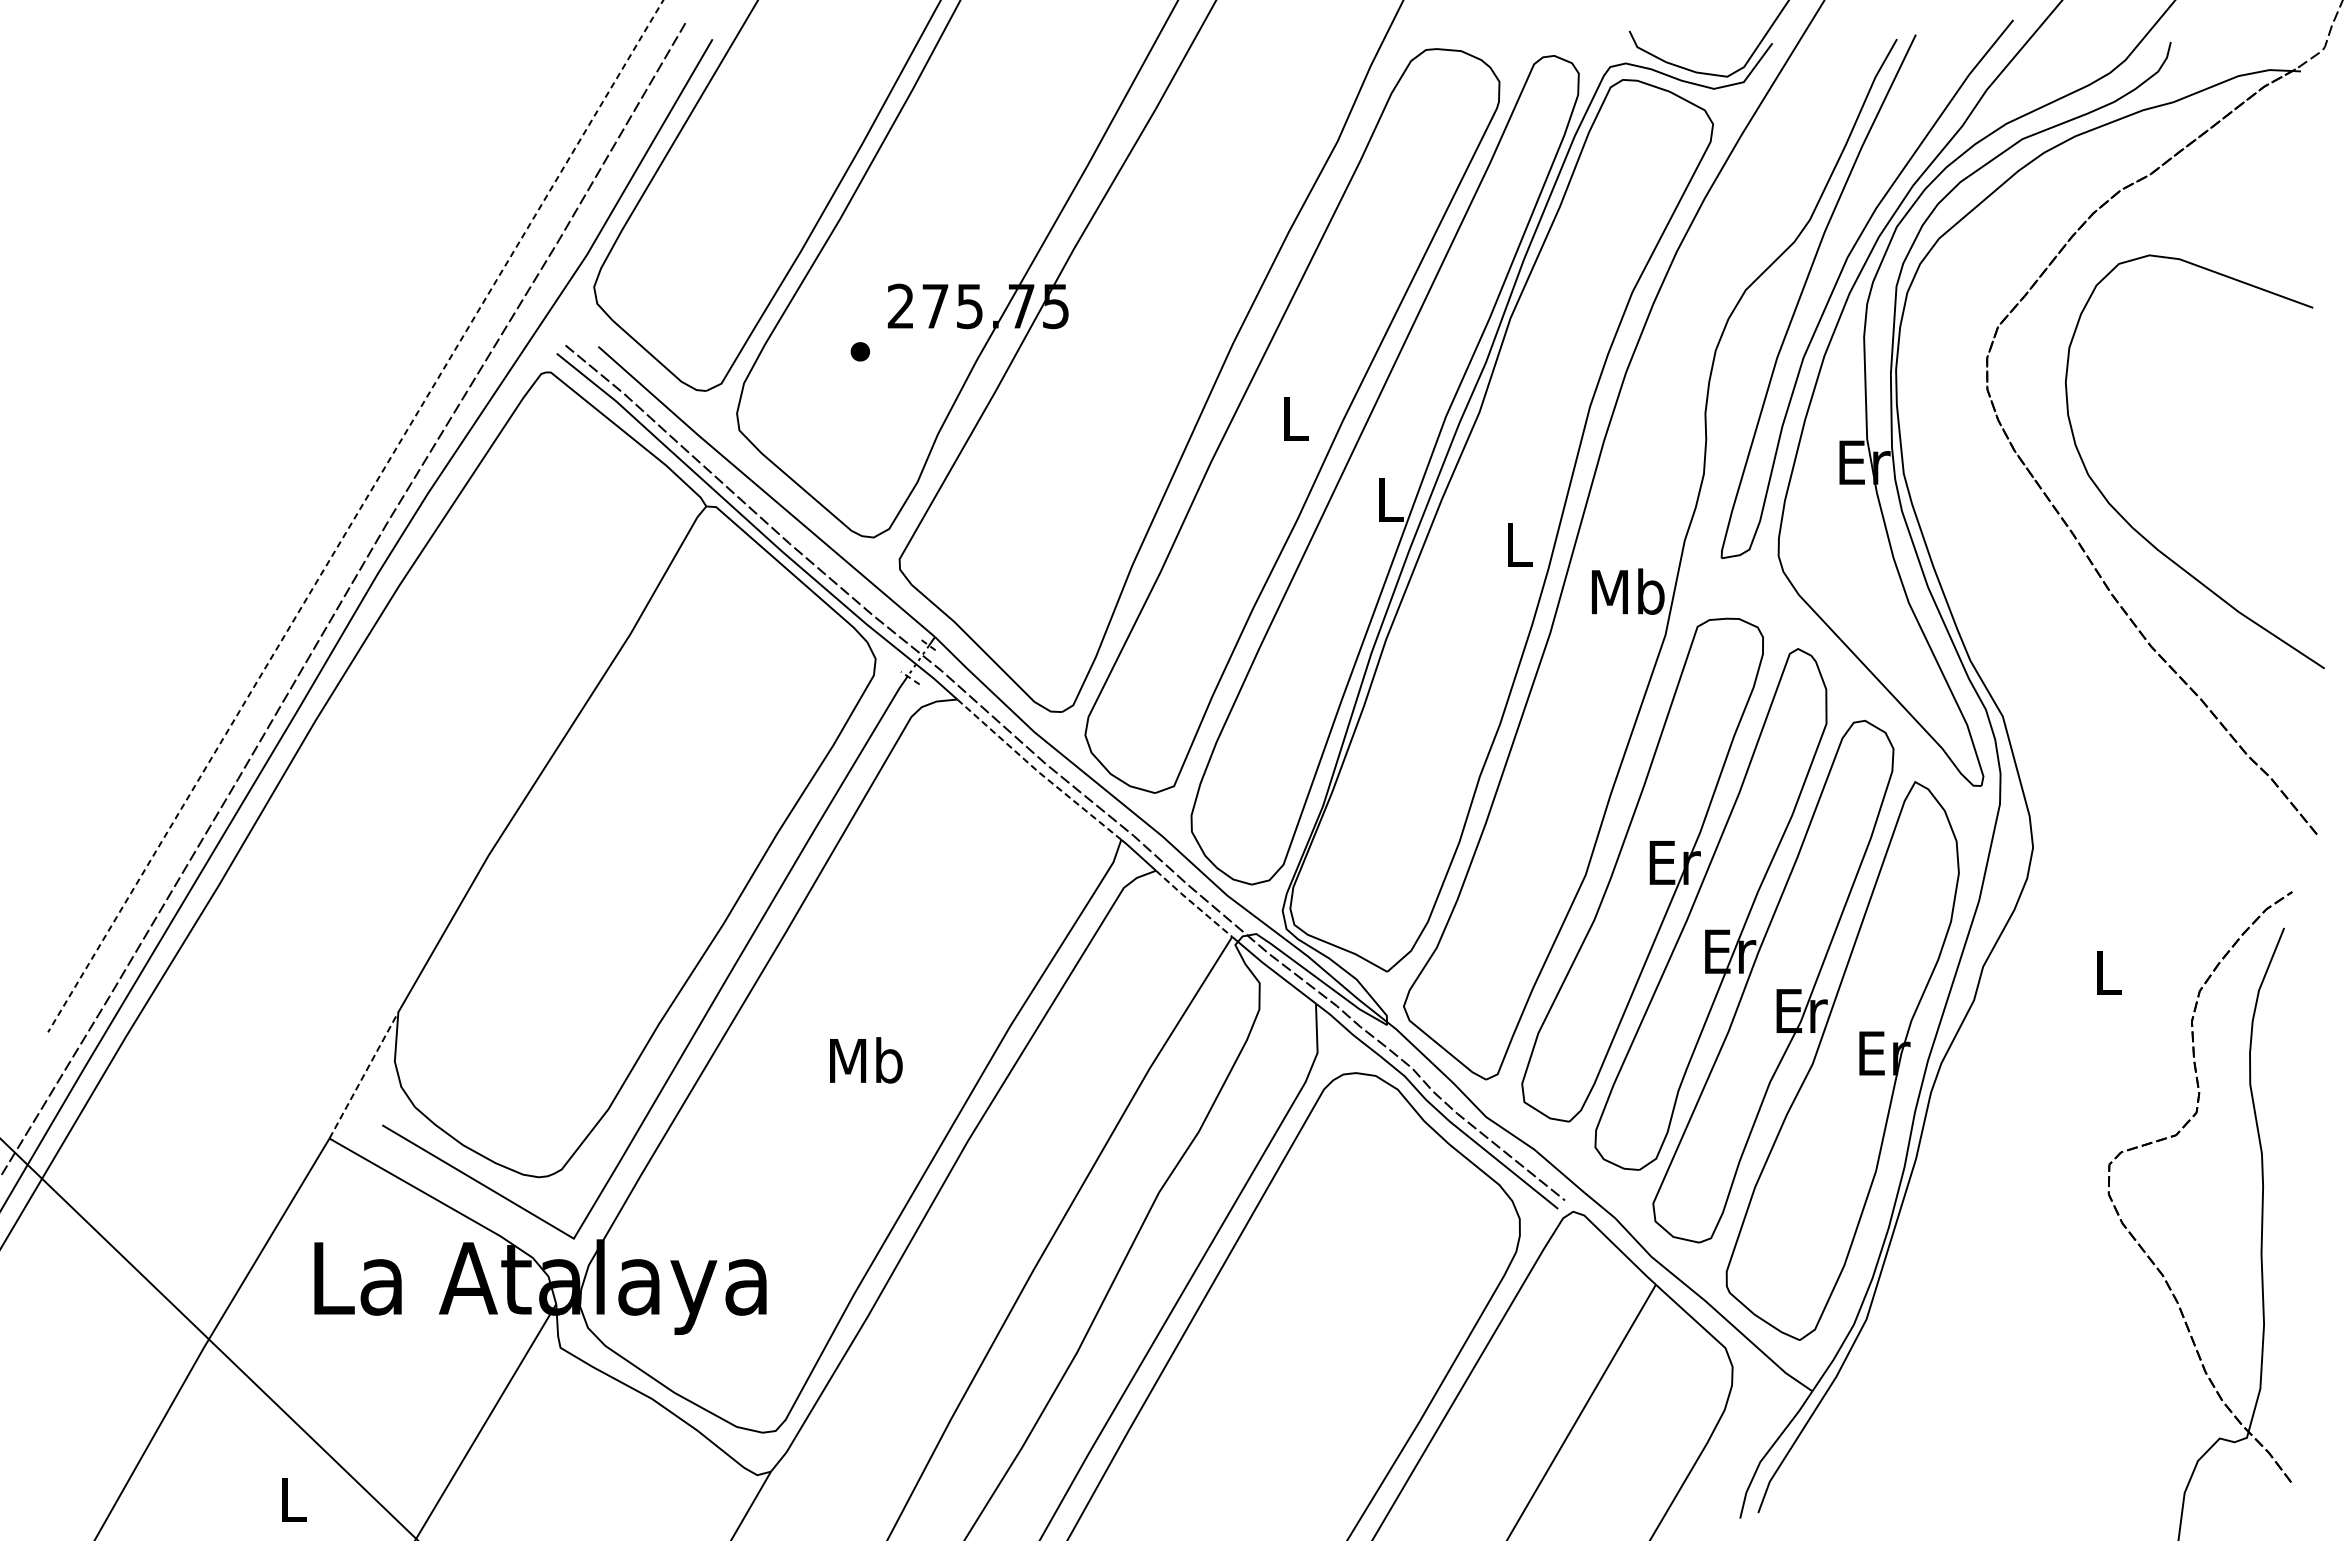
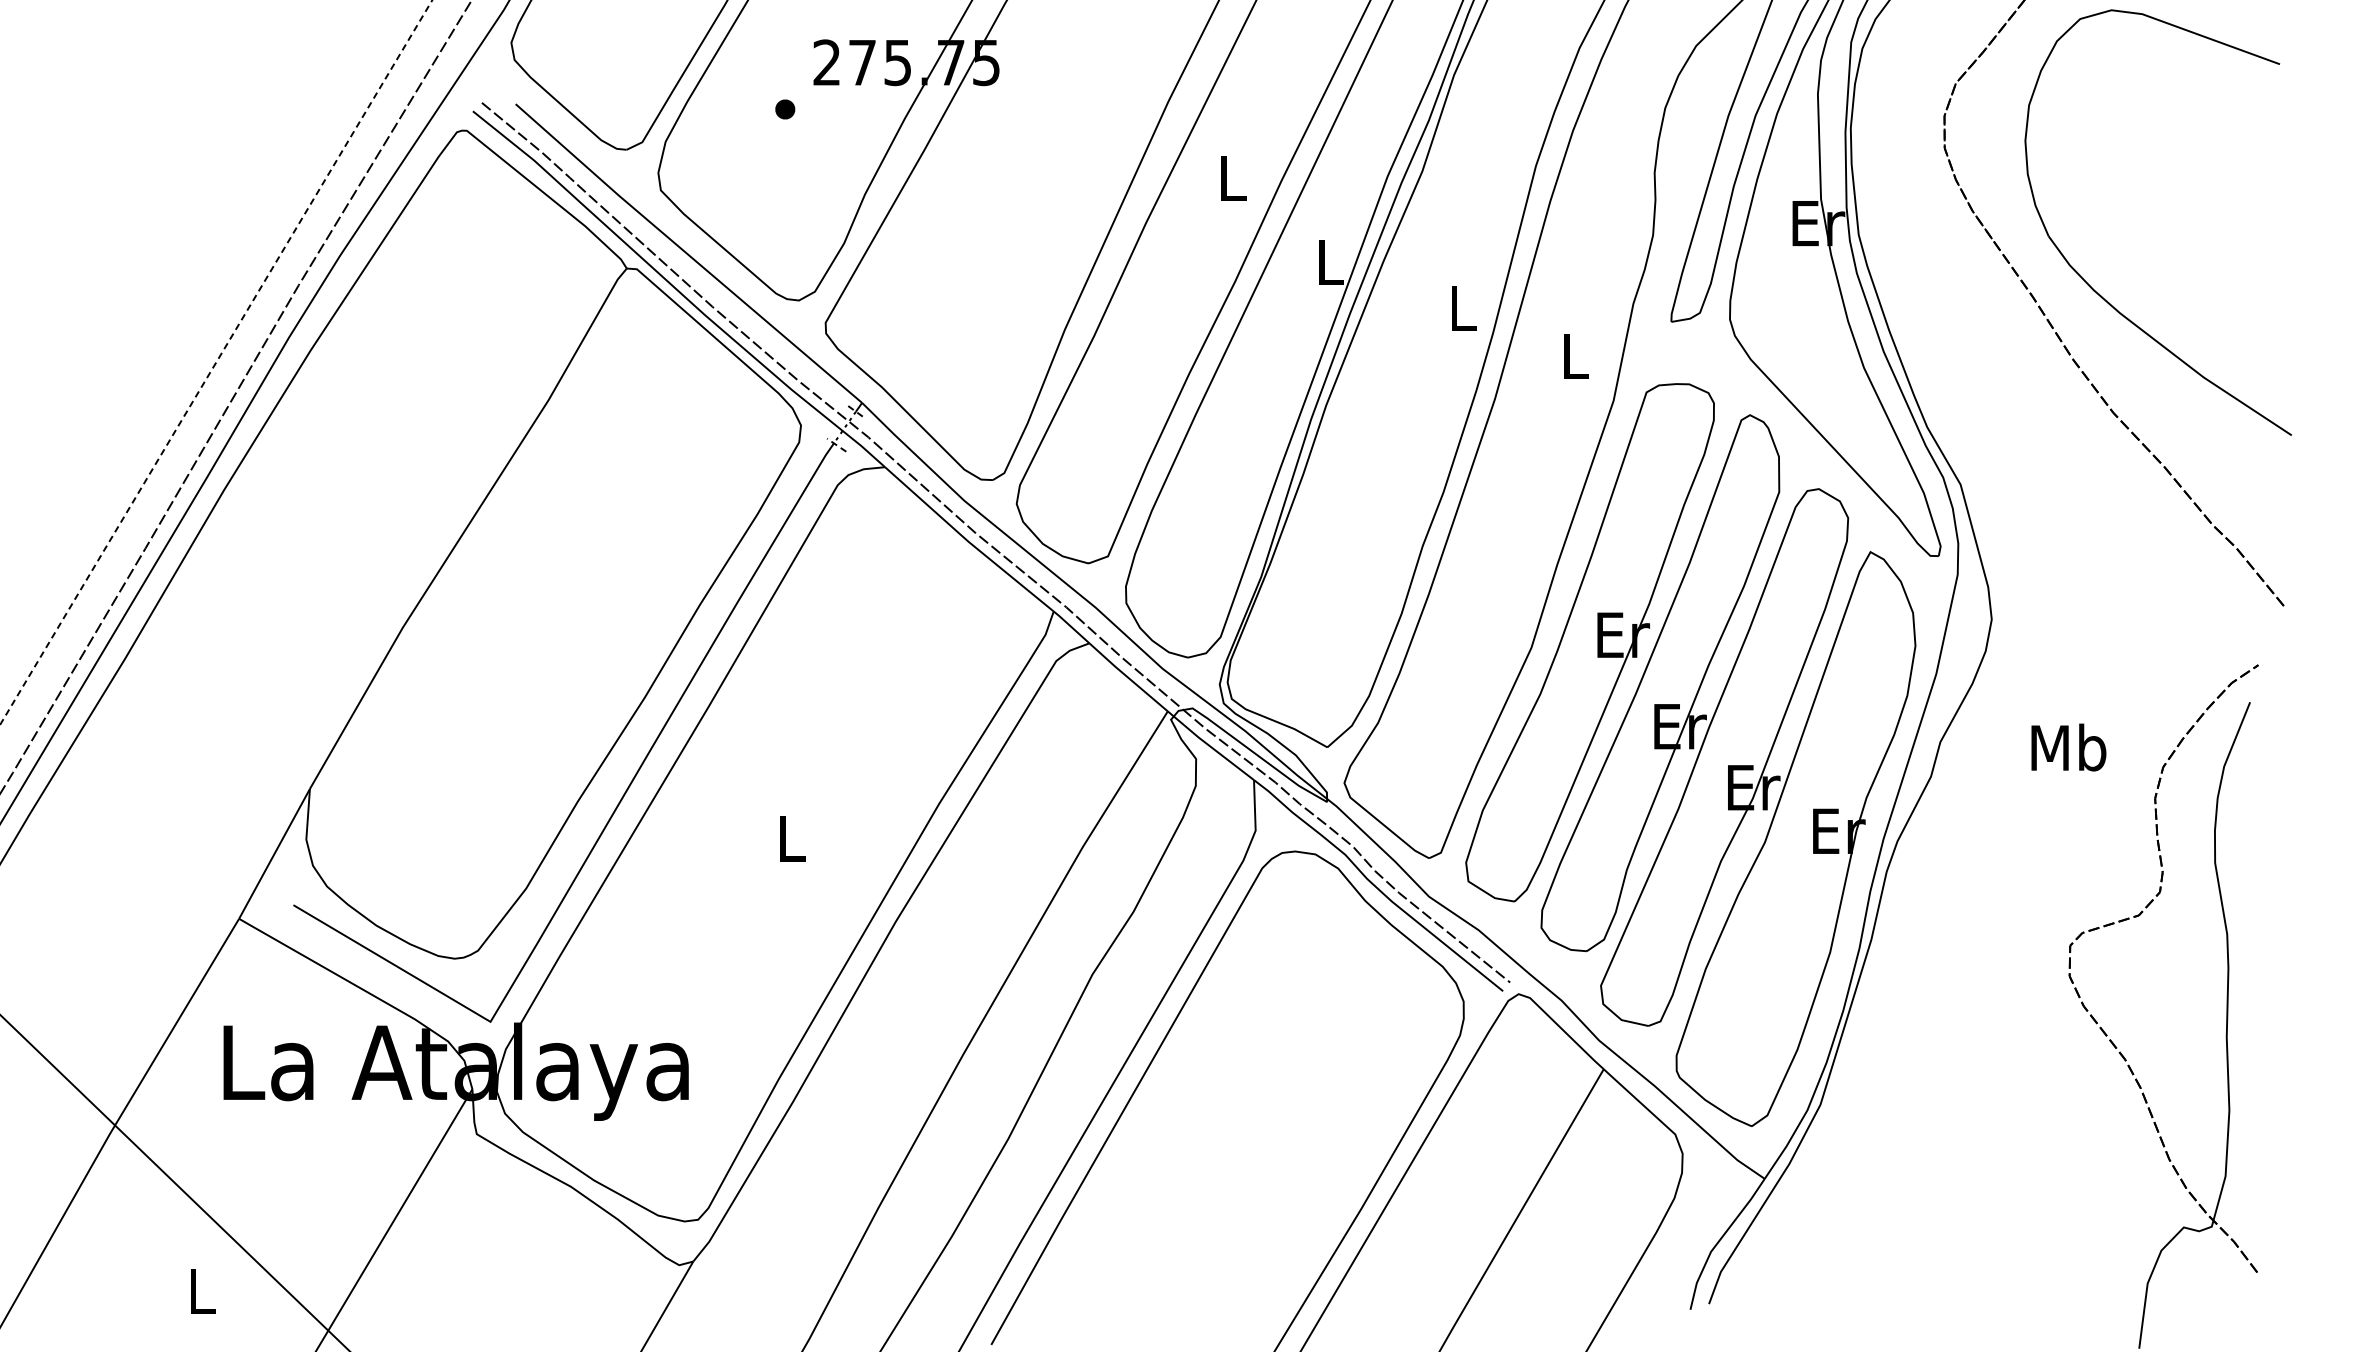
text: (1627, 591) -> (1574, 356), Mb -> L
line: (1038, 772) -> (968, 542), dashed -> solid
line: (1193, 904) -> (1127, 678), dashed -> solid
text: (2107, 971) -> (2068, 746), L -> Mb
text: (866, 1060) -> (791, 838), Mb -> L
line: (363, 1075) -> (274, 853), dashed -> solid

